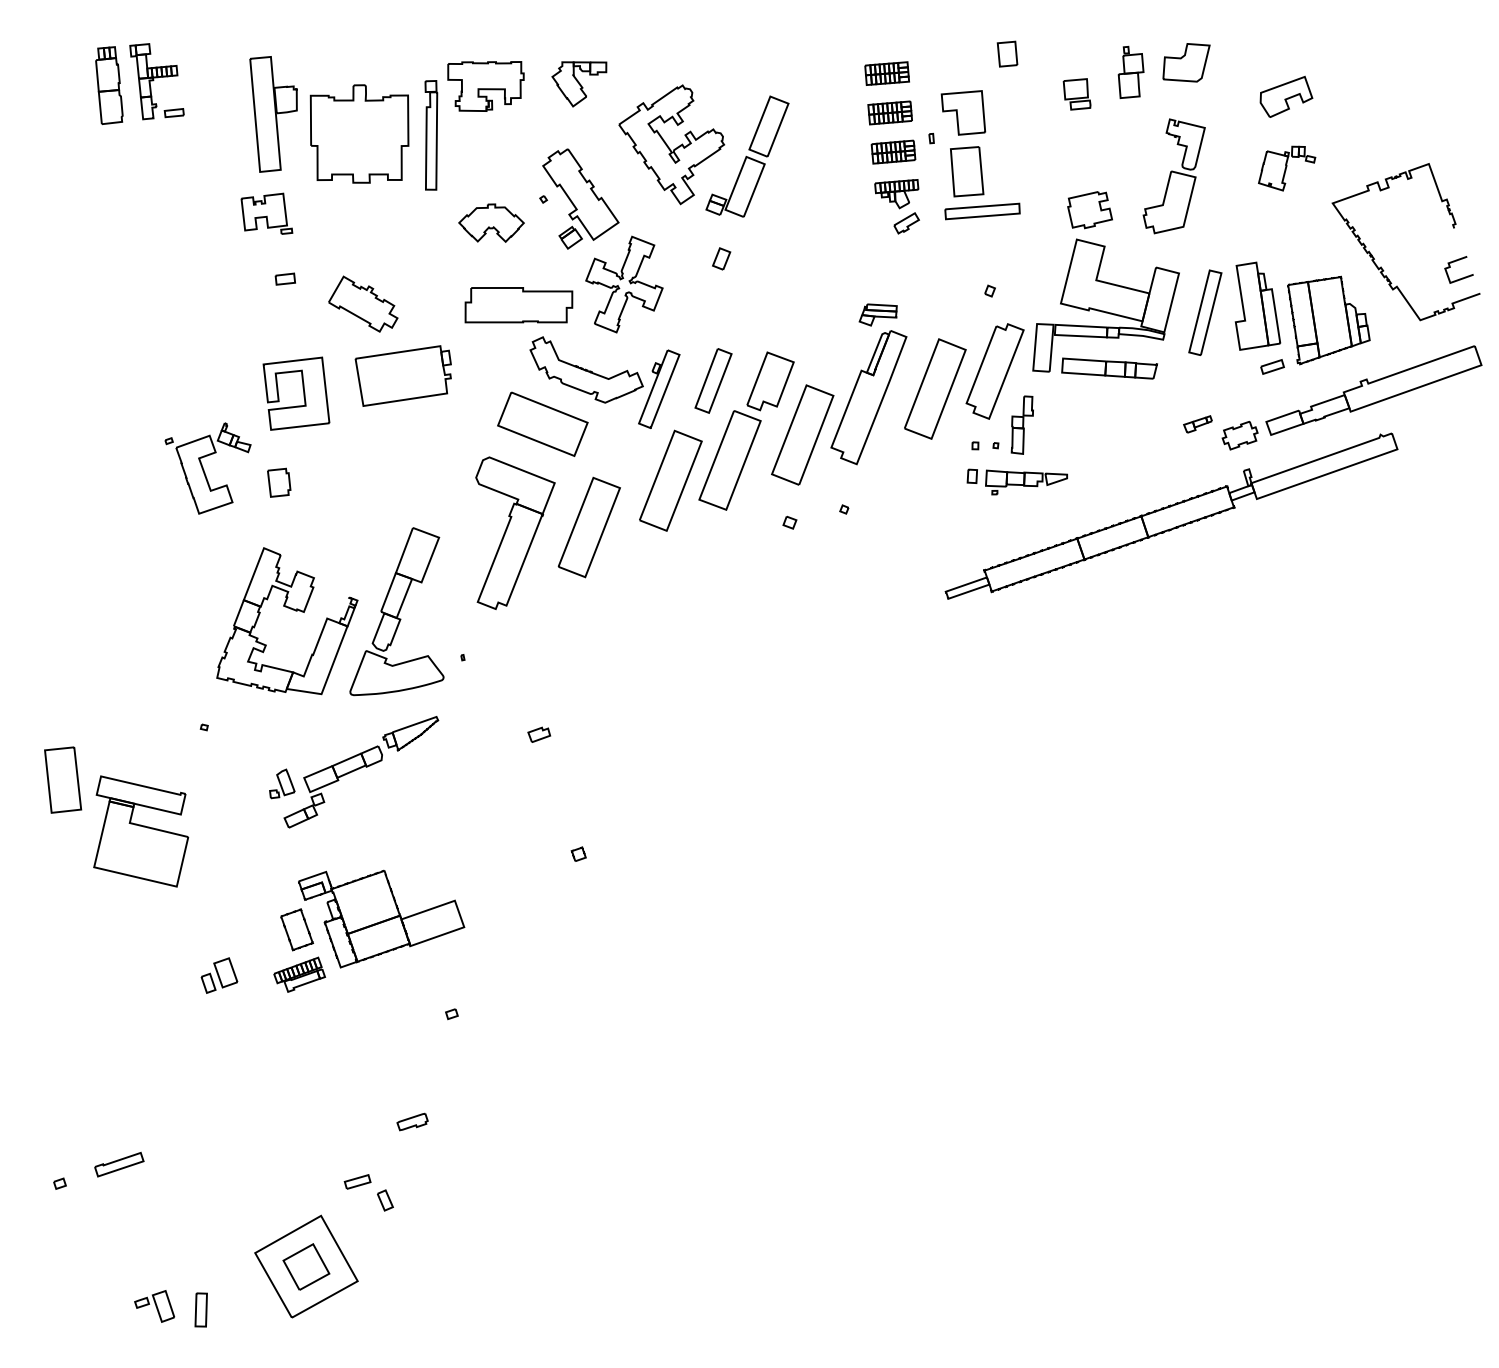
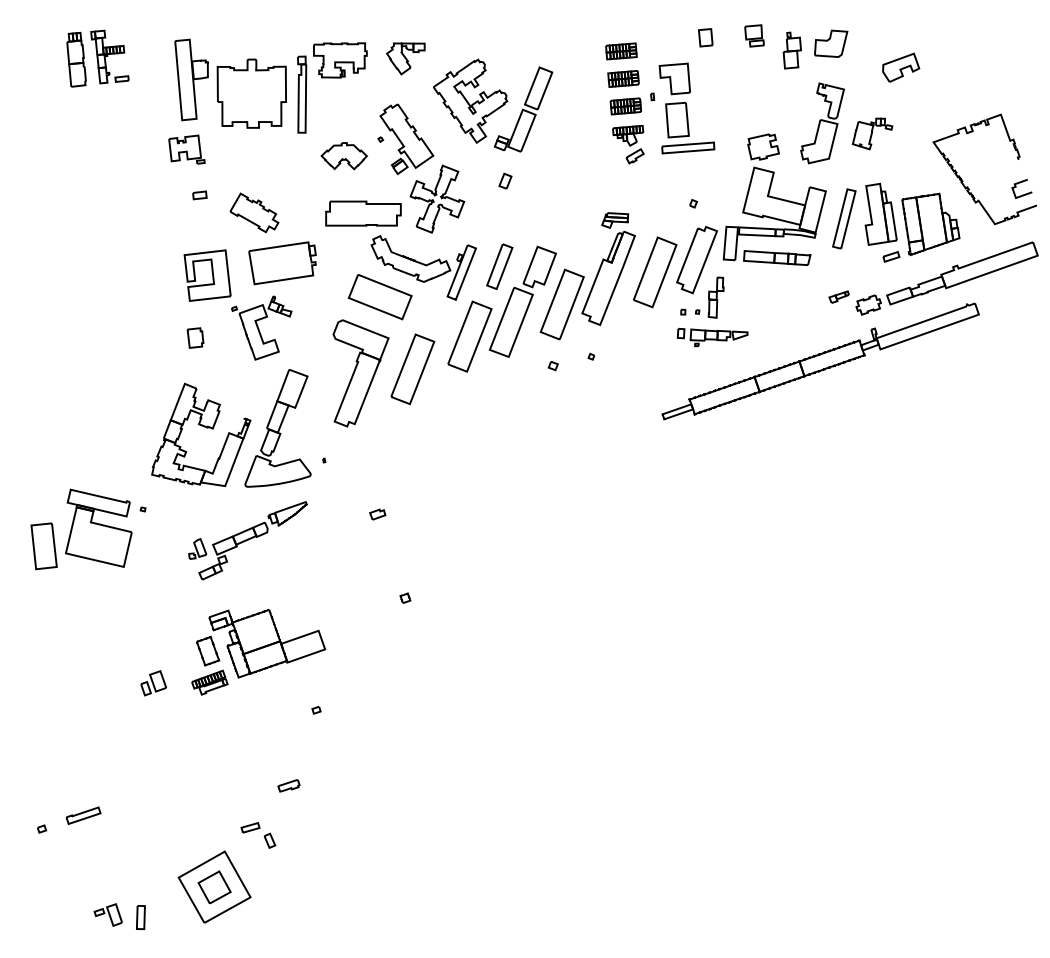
part: (1077, 93) -> (754, 35), moved
part: (1286, 167) -> (872, 133), moved
part: (207, 467) -> (261, 327), moved
part: (140, 830) -> (98, 527), moved

